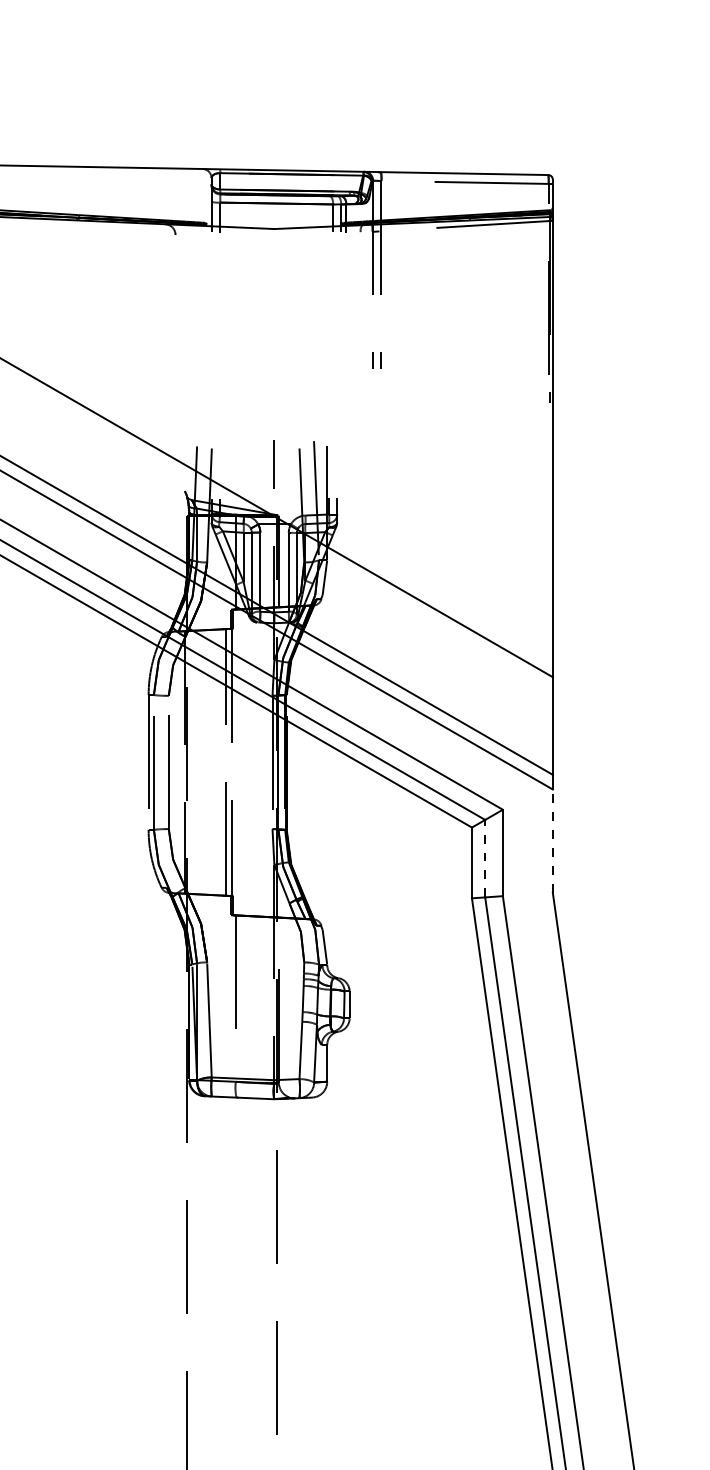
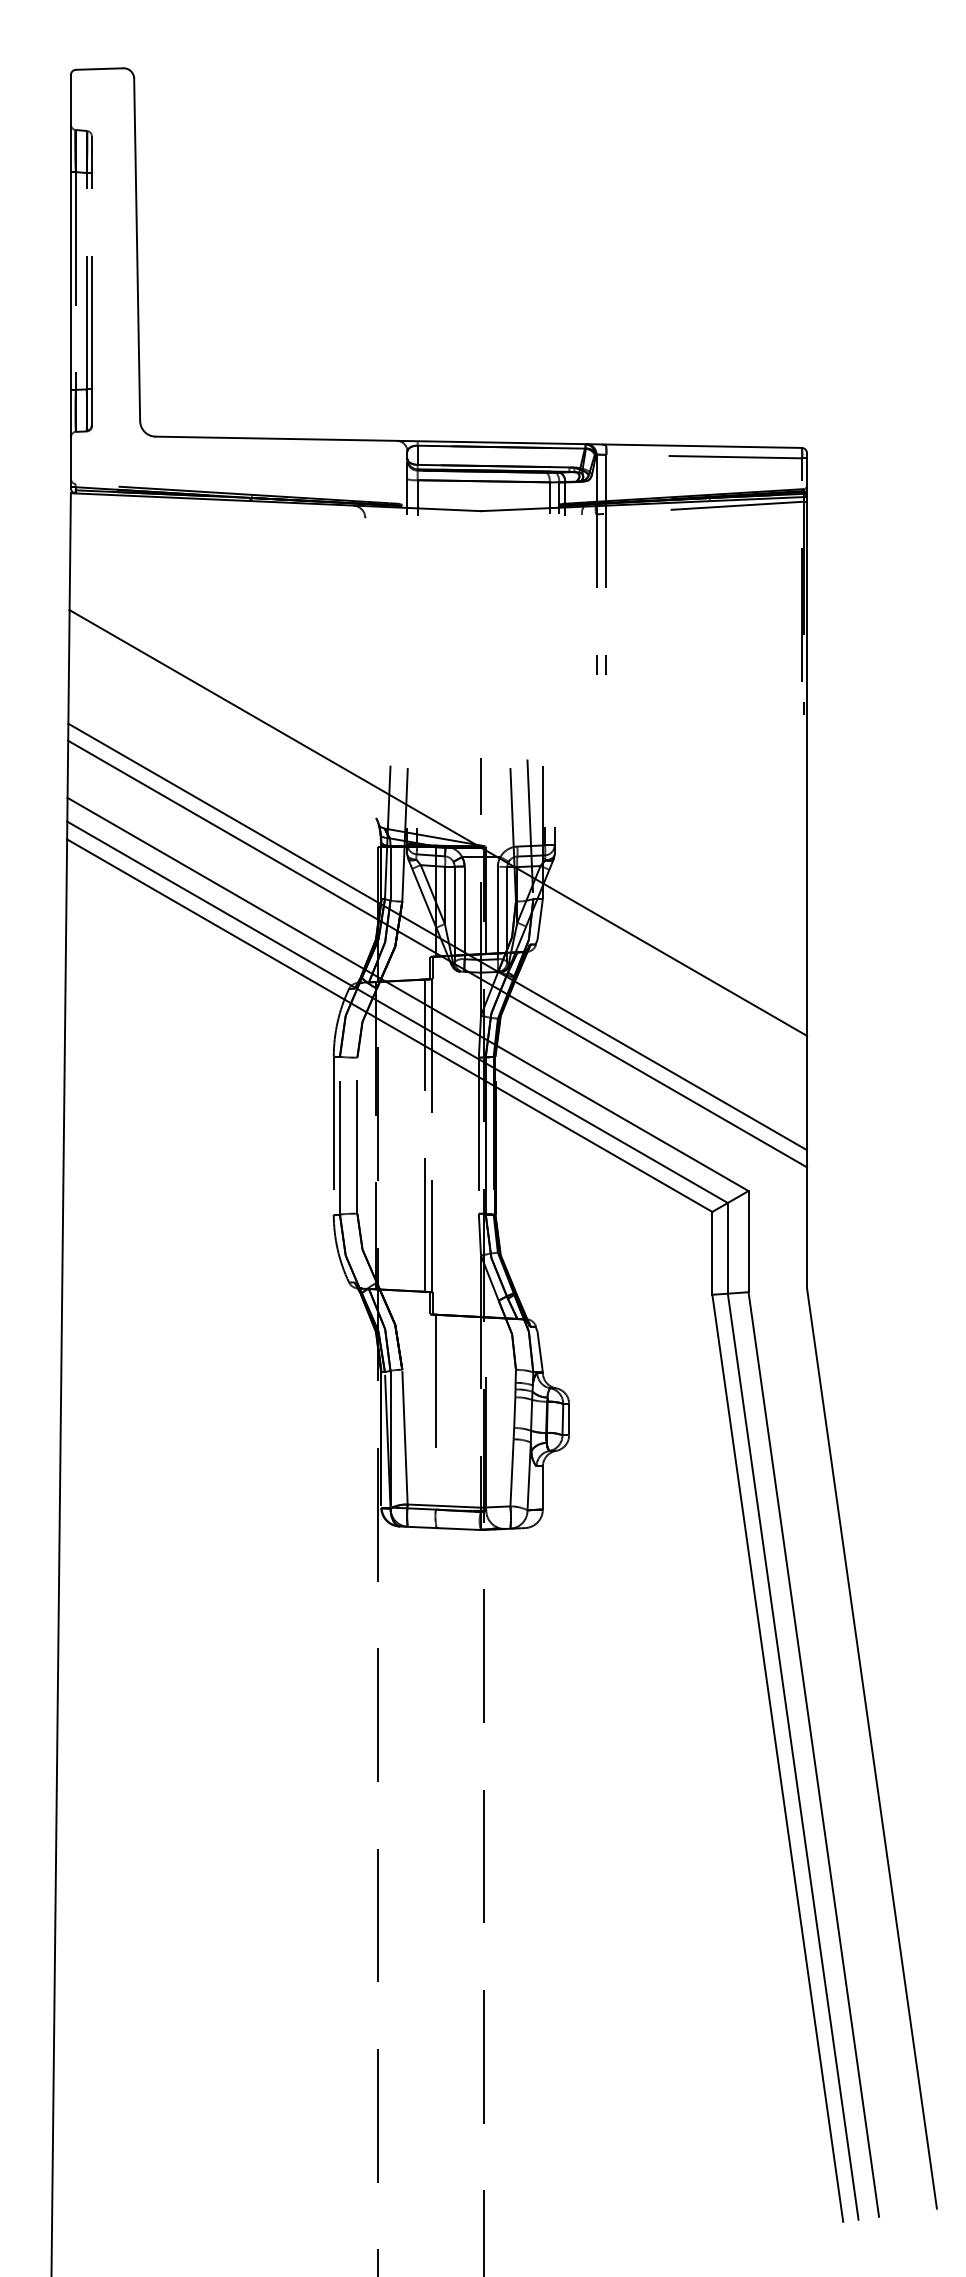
line: (553, 840) -> (807, 1227), dashed -> solid
line: (484, 857) -> (727, 1247), dashed -> solid

